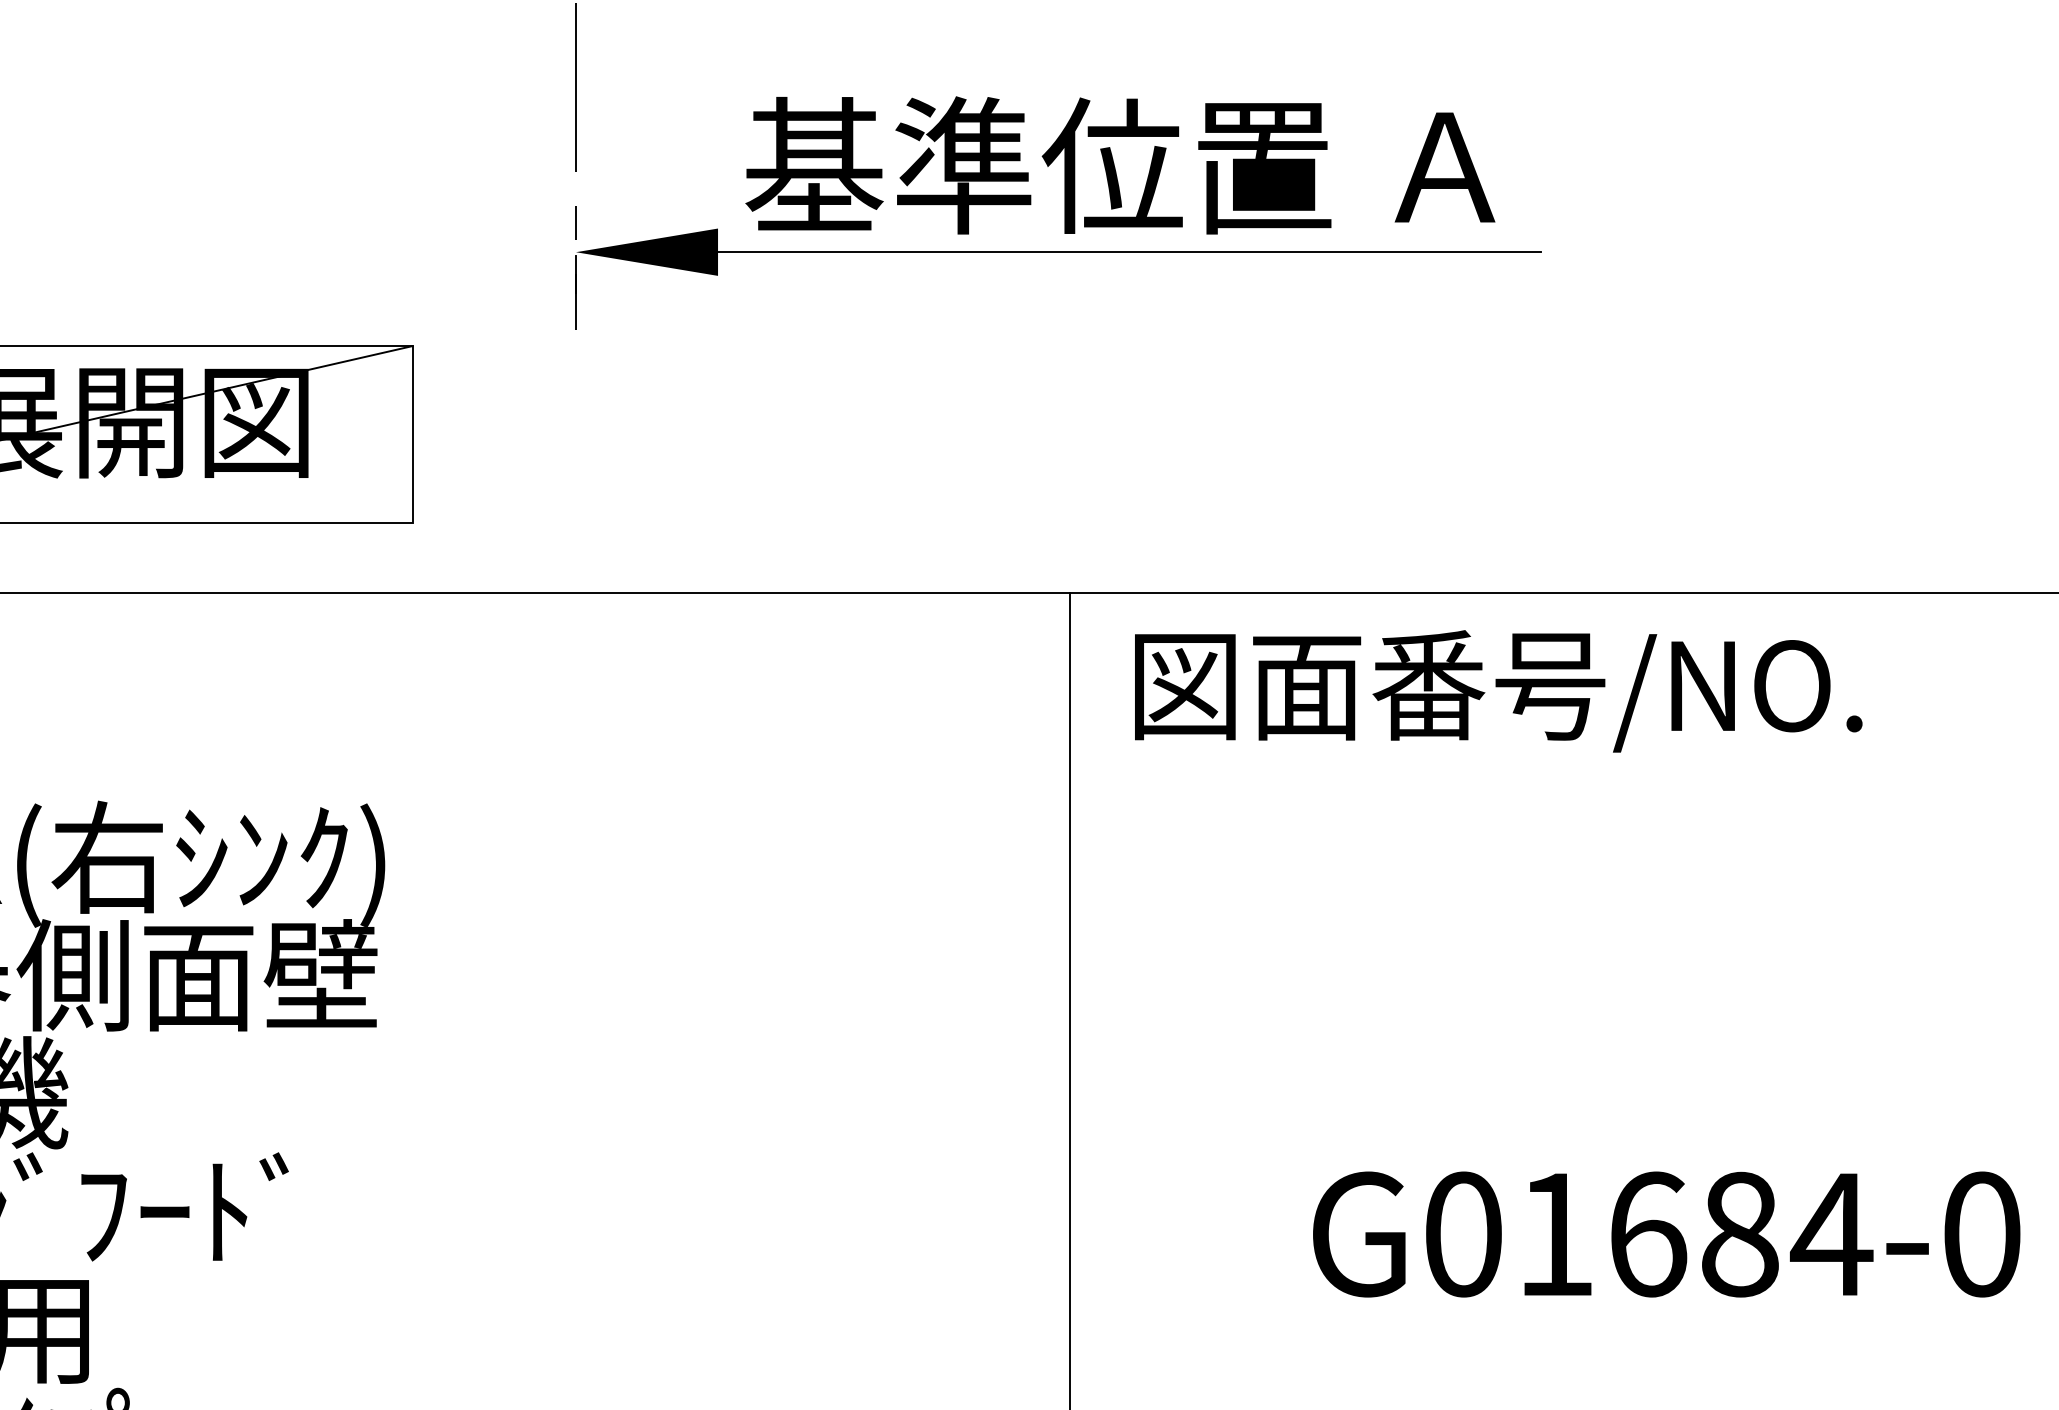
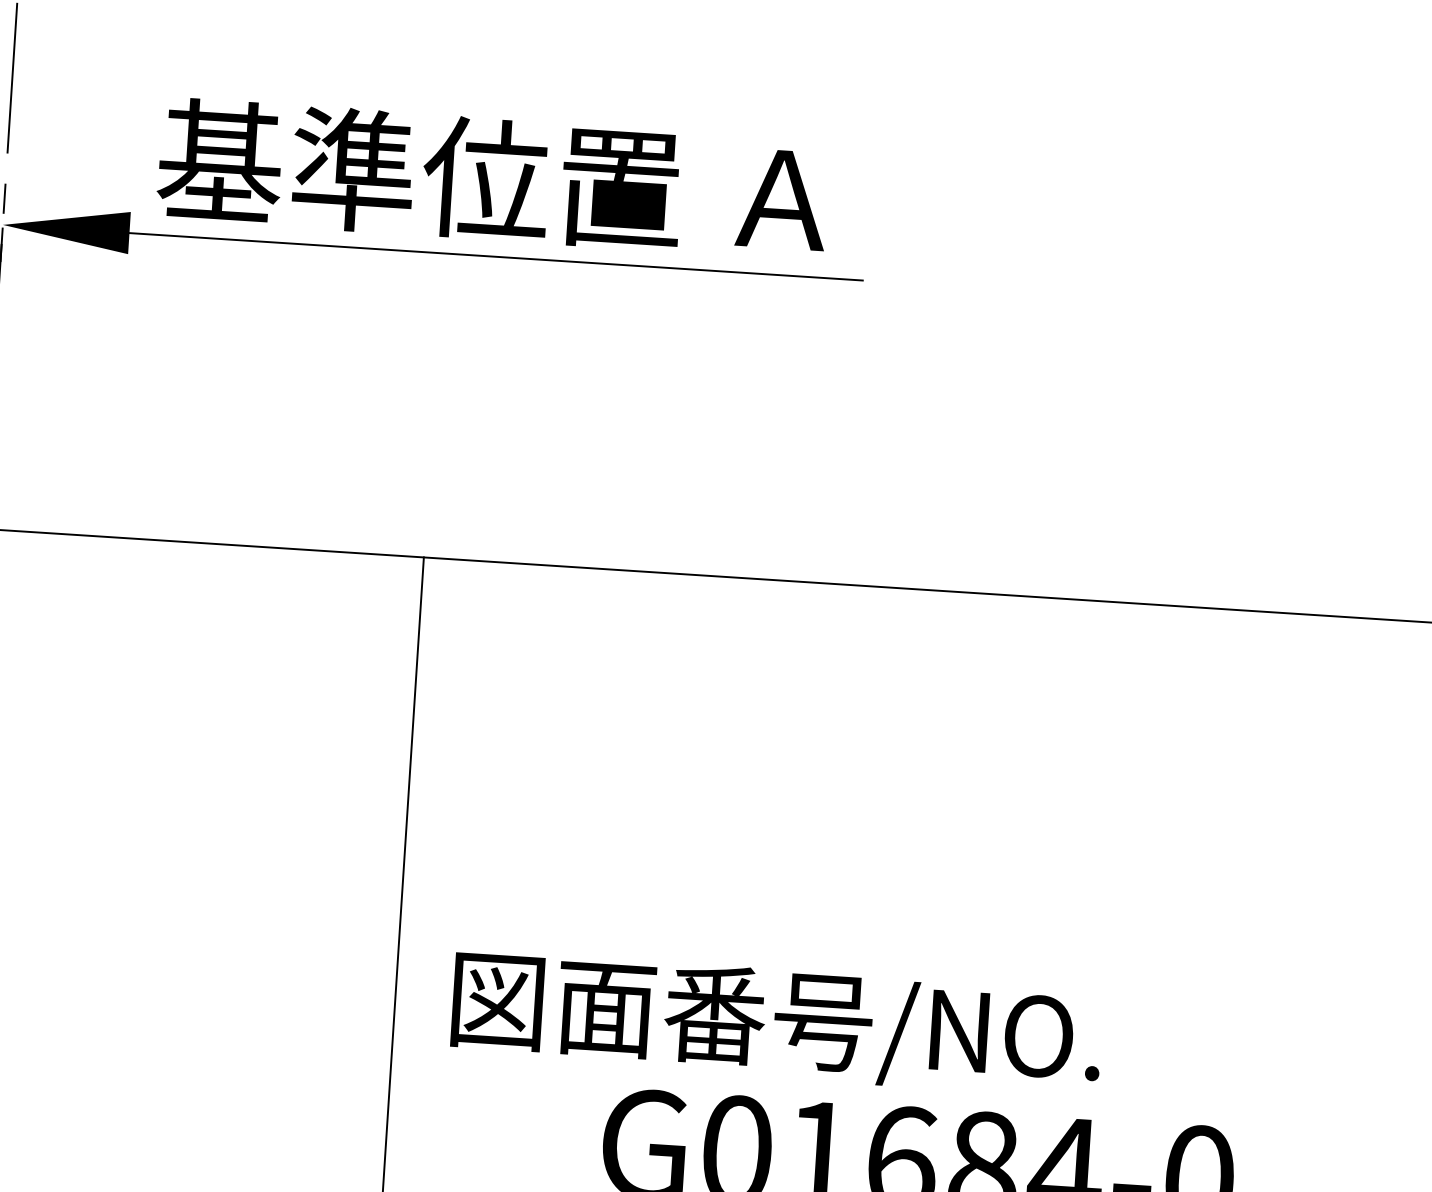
text: (1498, 691) -> (776, 1024), moved

